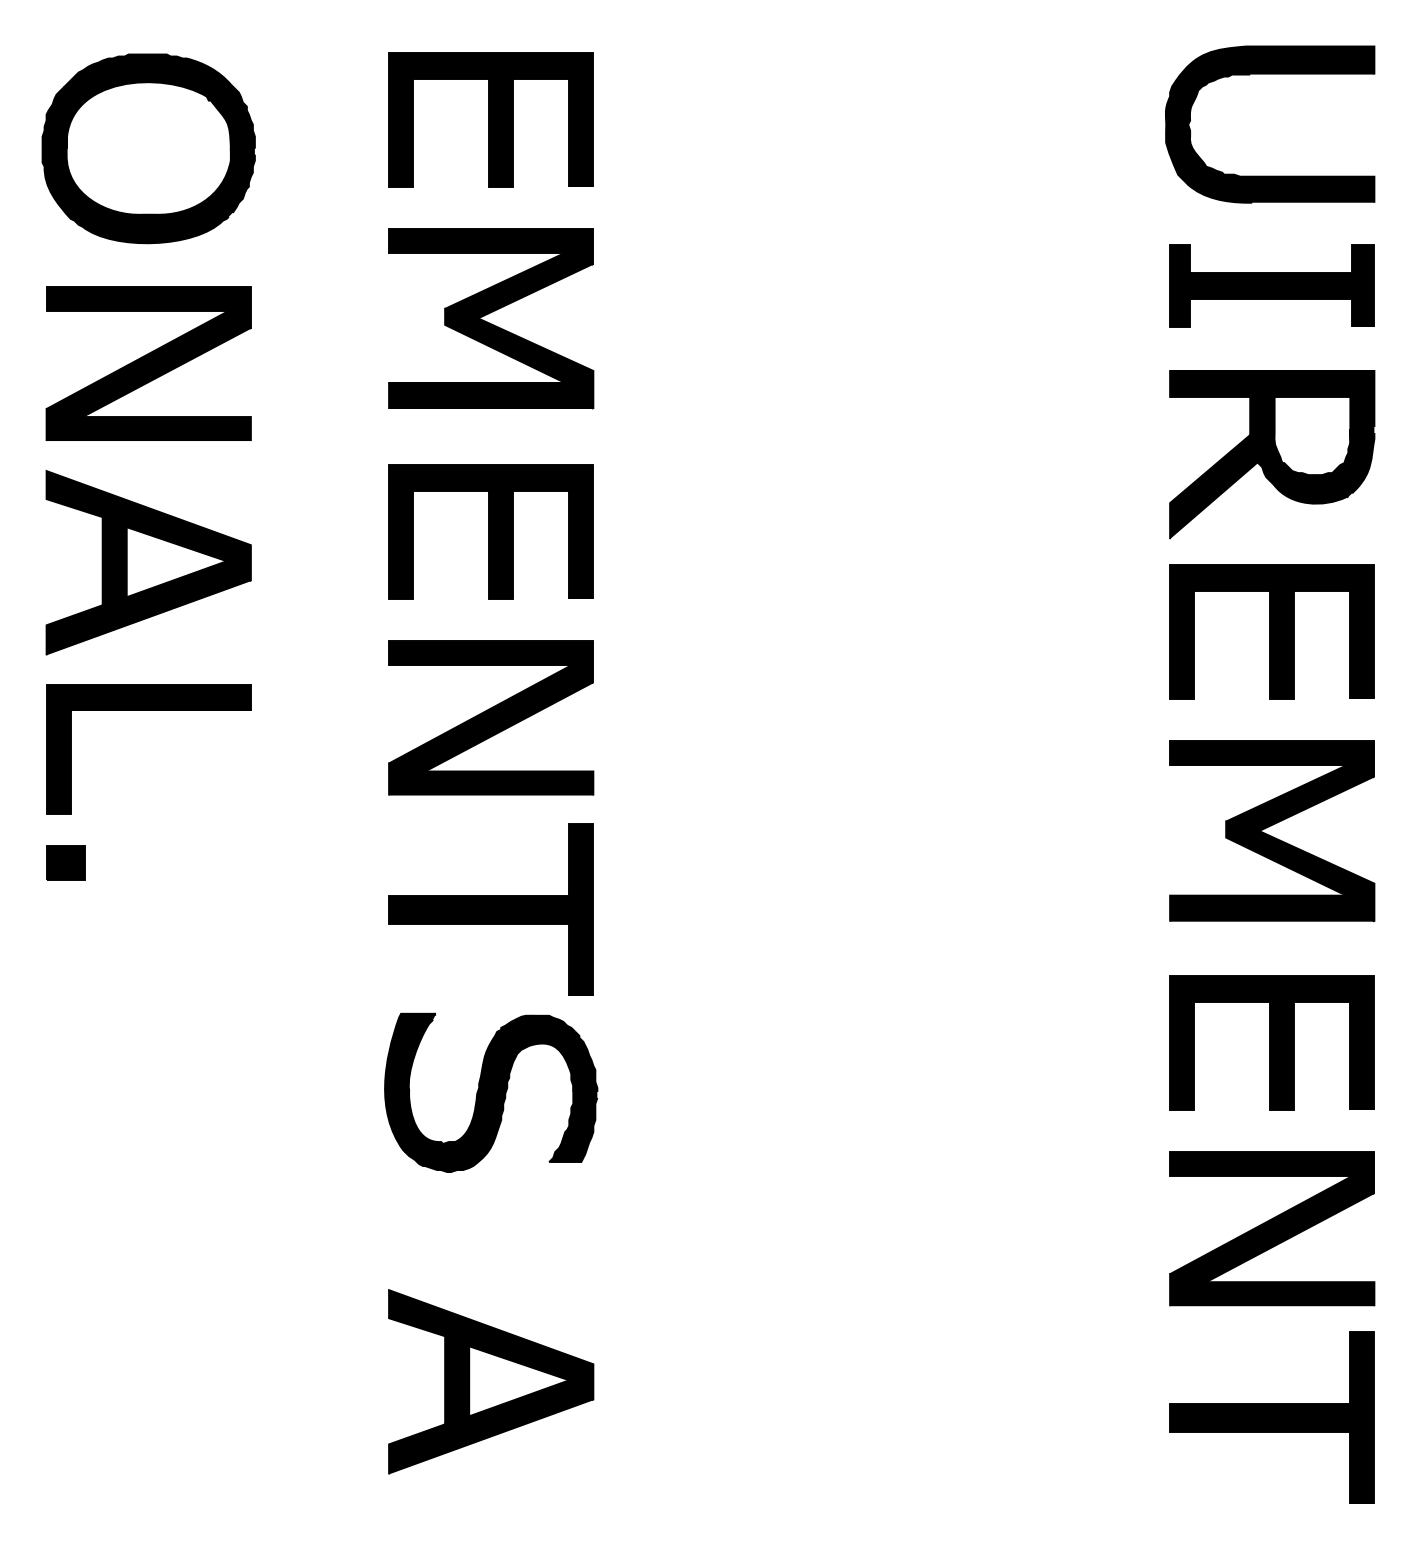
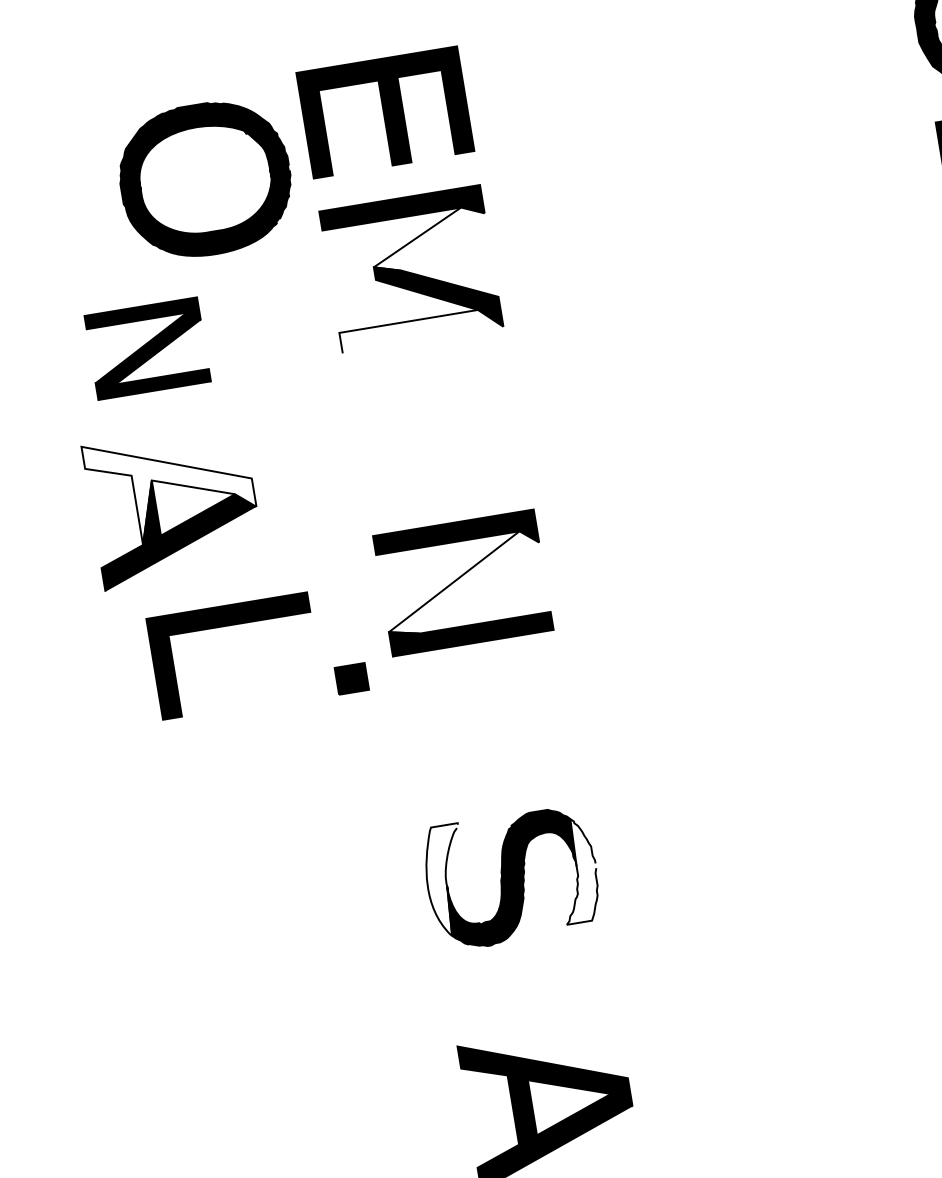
part: (148, 148) -> (205, 179), moved
fill: (519, 285) -> (429, 239), removed
part: (148, 363) -> (147, 348), size x0.7
fill: (491, 395) -> (421, 329), removed
part: (490, 531) -> (438, 436), removed
fill: (148, 538) -> (170, 486), removed
part: (148, 710) -> (229, 625), moved
fill: (491, 718) -> (463, 583), removed
part: (65, 862) -> (351, 678), moved
part: (490, 909) -> (487, 733), removed
fill: (410, 1082) -> (447, 880), removed
fill: (573, 1096) -> (577, 870), removed

